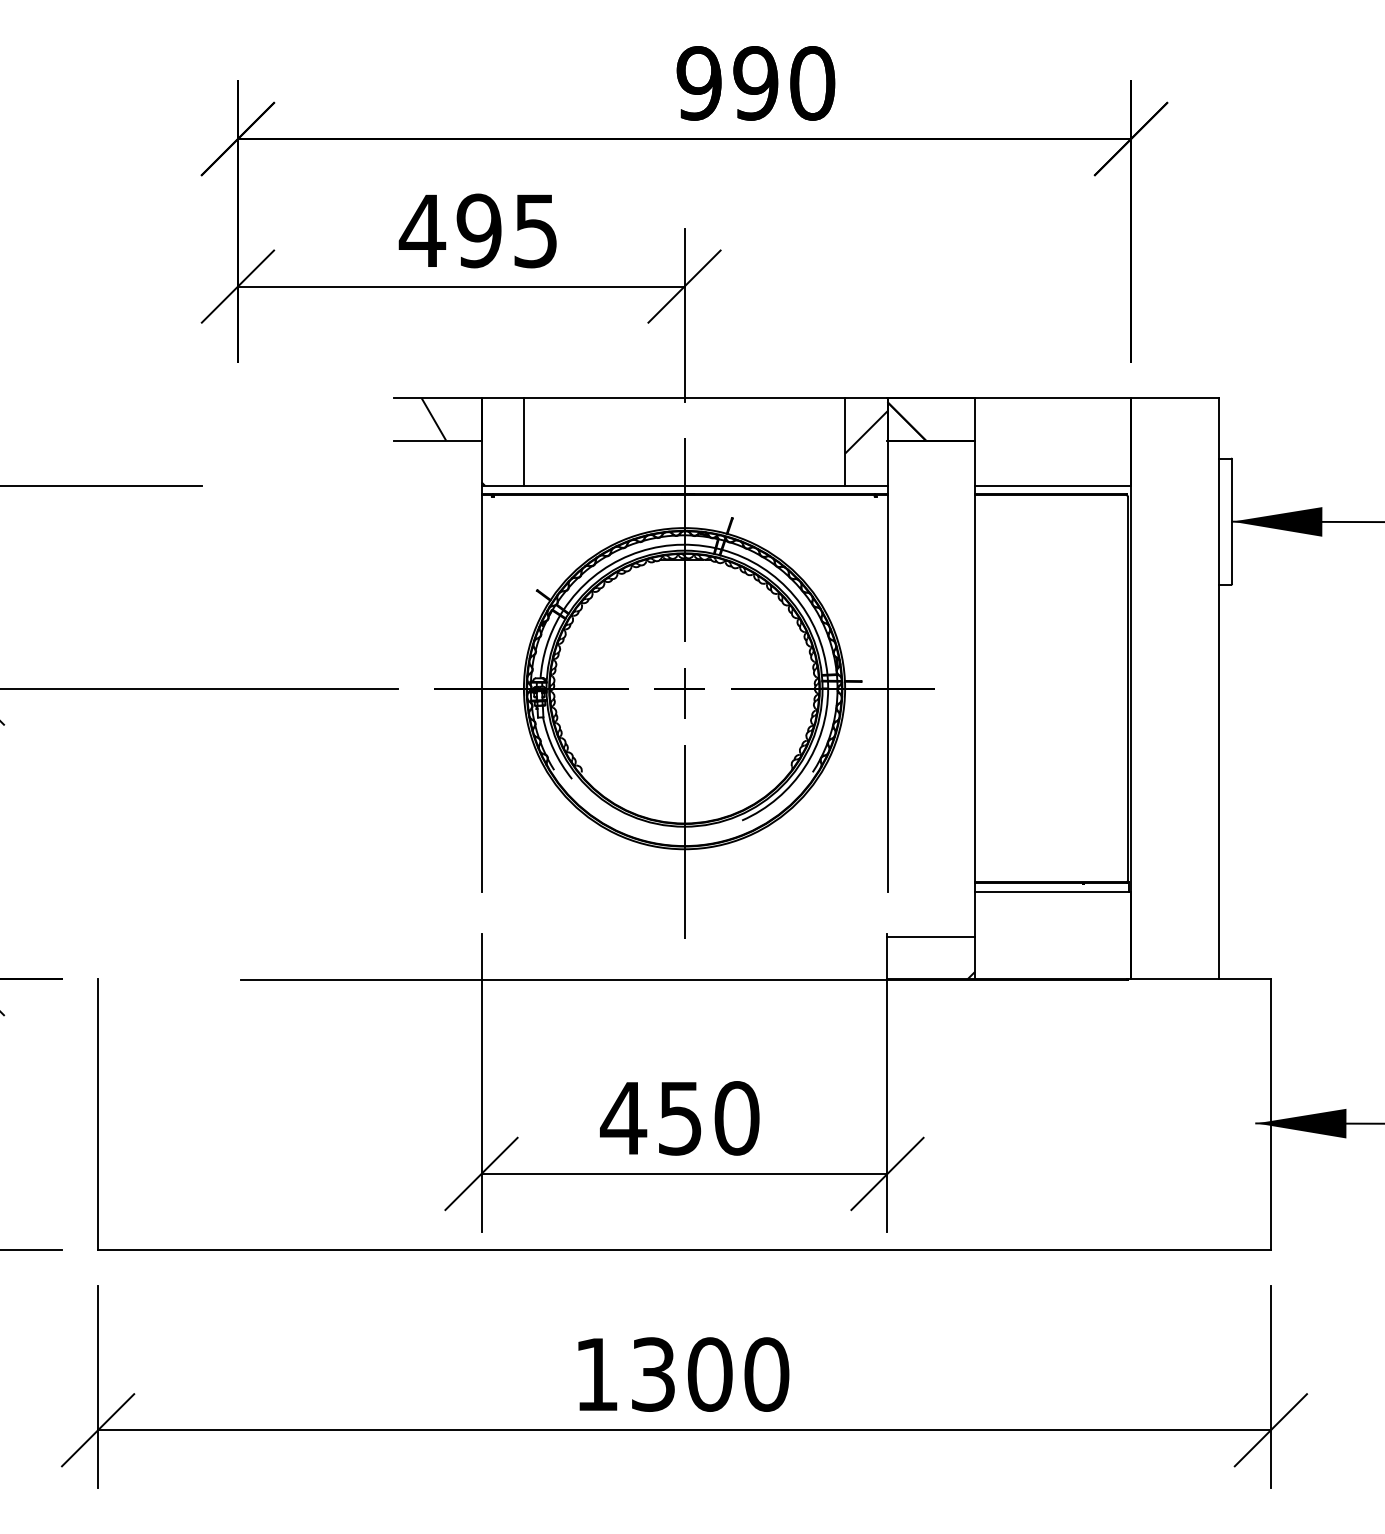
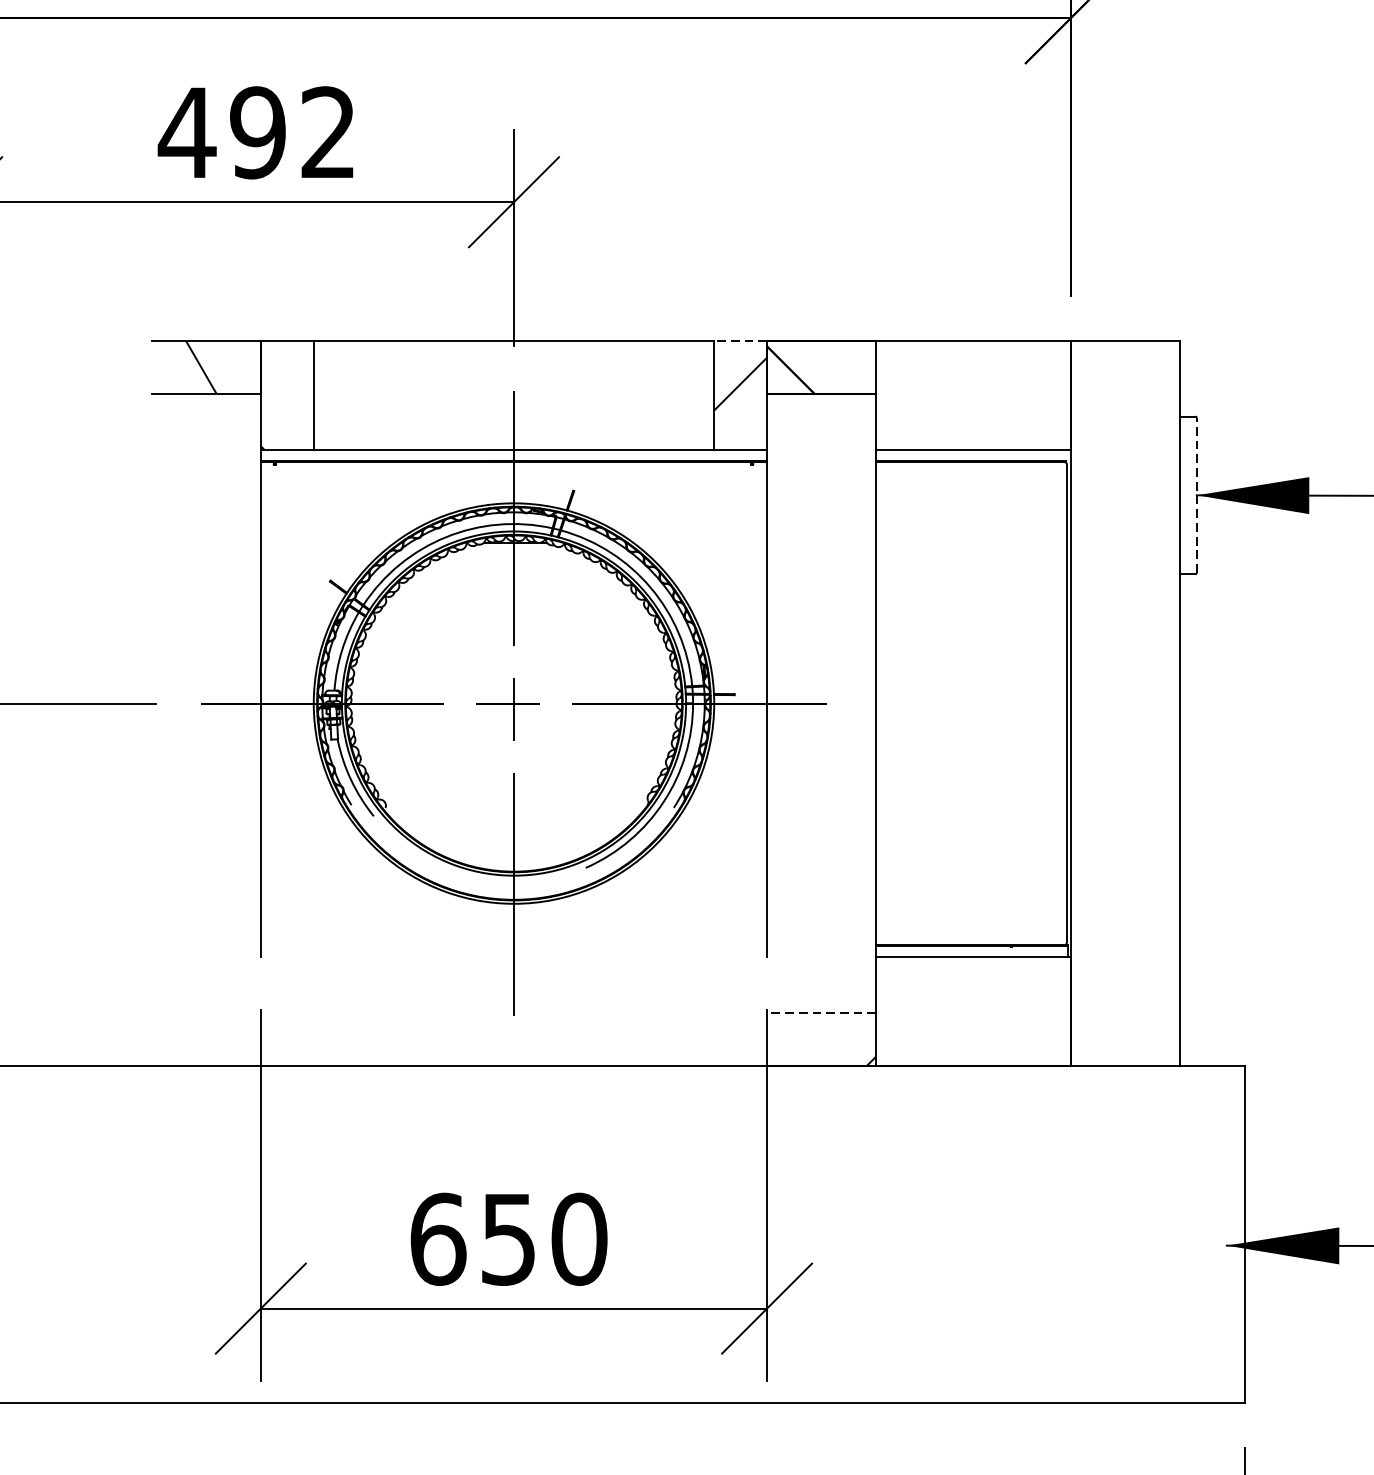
text: (535, 230) -> (328, 132), 495 -> 492
line: (865, 398) -> (739, 341), solid -> dashed
line: (1232, 521) -> (1197, 495), solid -> dashed
line: (931, 936) -> (821, 1012), solid -> dashed
text: (623, 1118) -> (437, 1239), 450 -> 650

